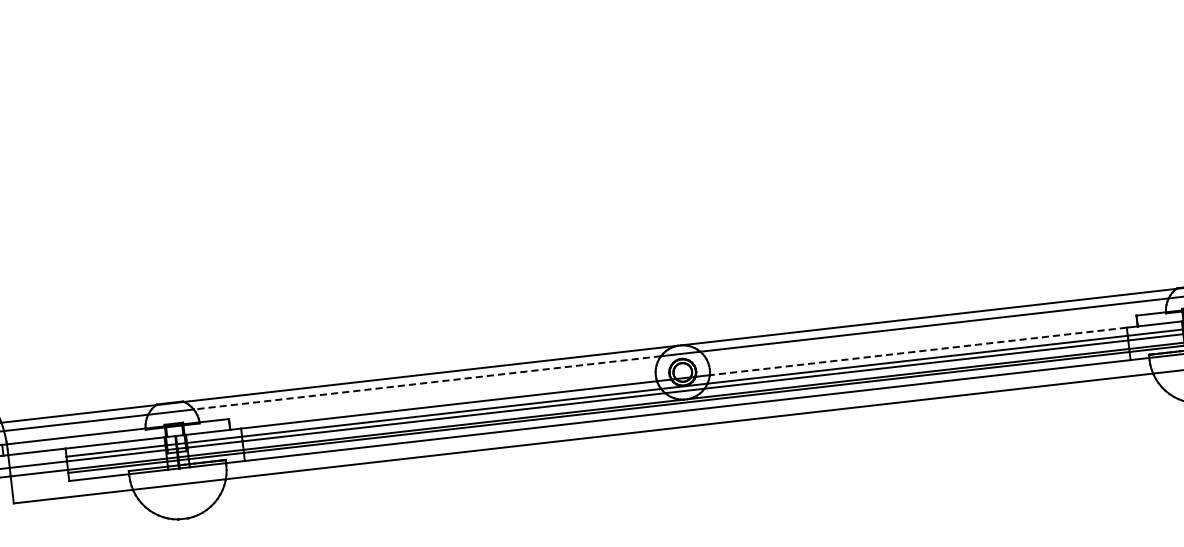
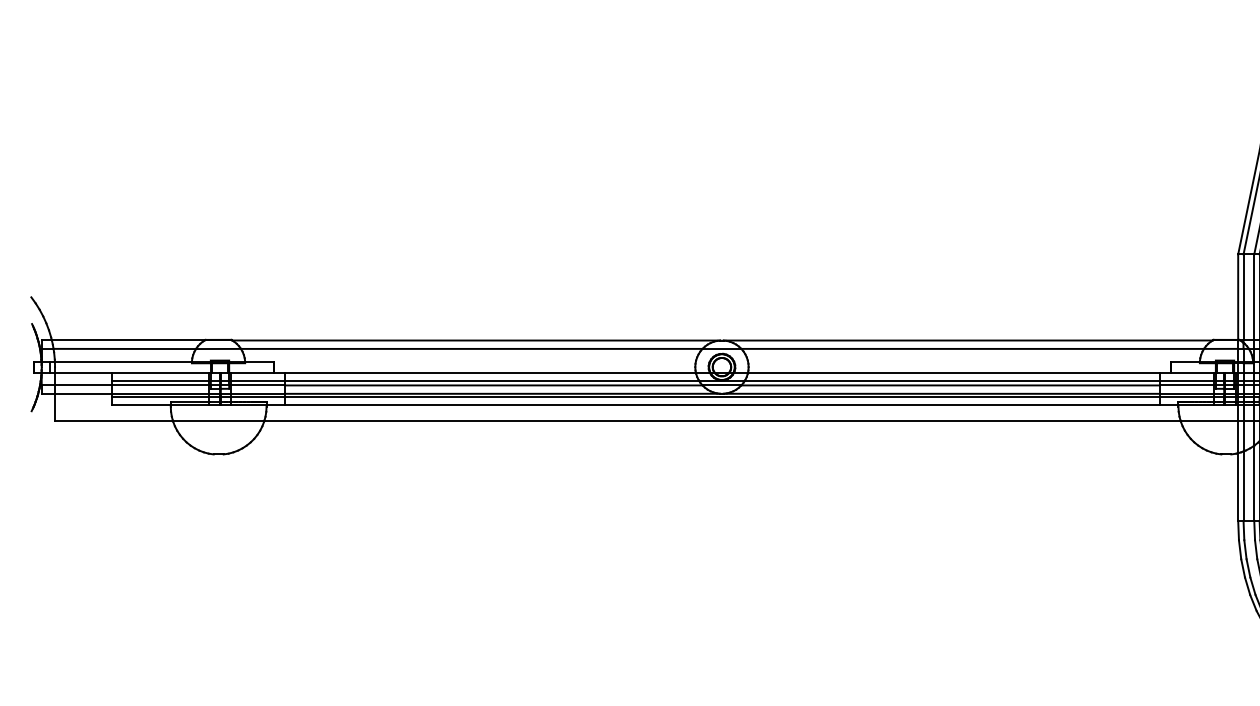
line: (917, 351) -> (953, 372), dashed -> solid
line: (427, 382) -> (471, 348), dashed -> solid

